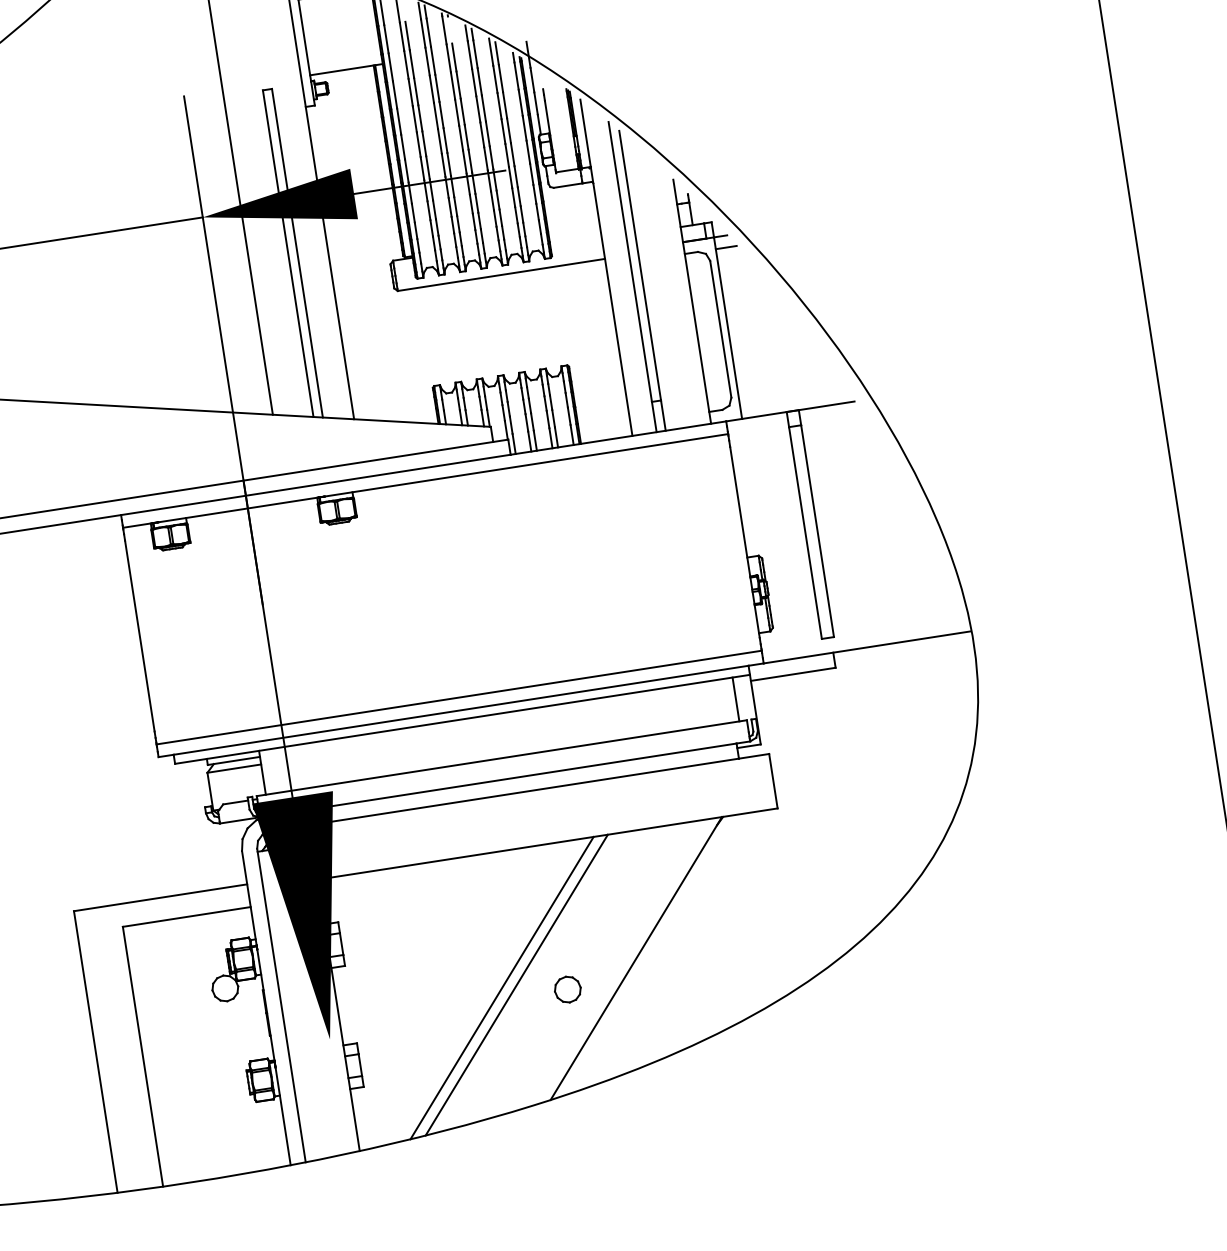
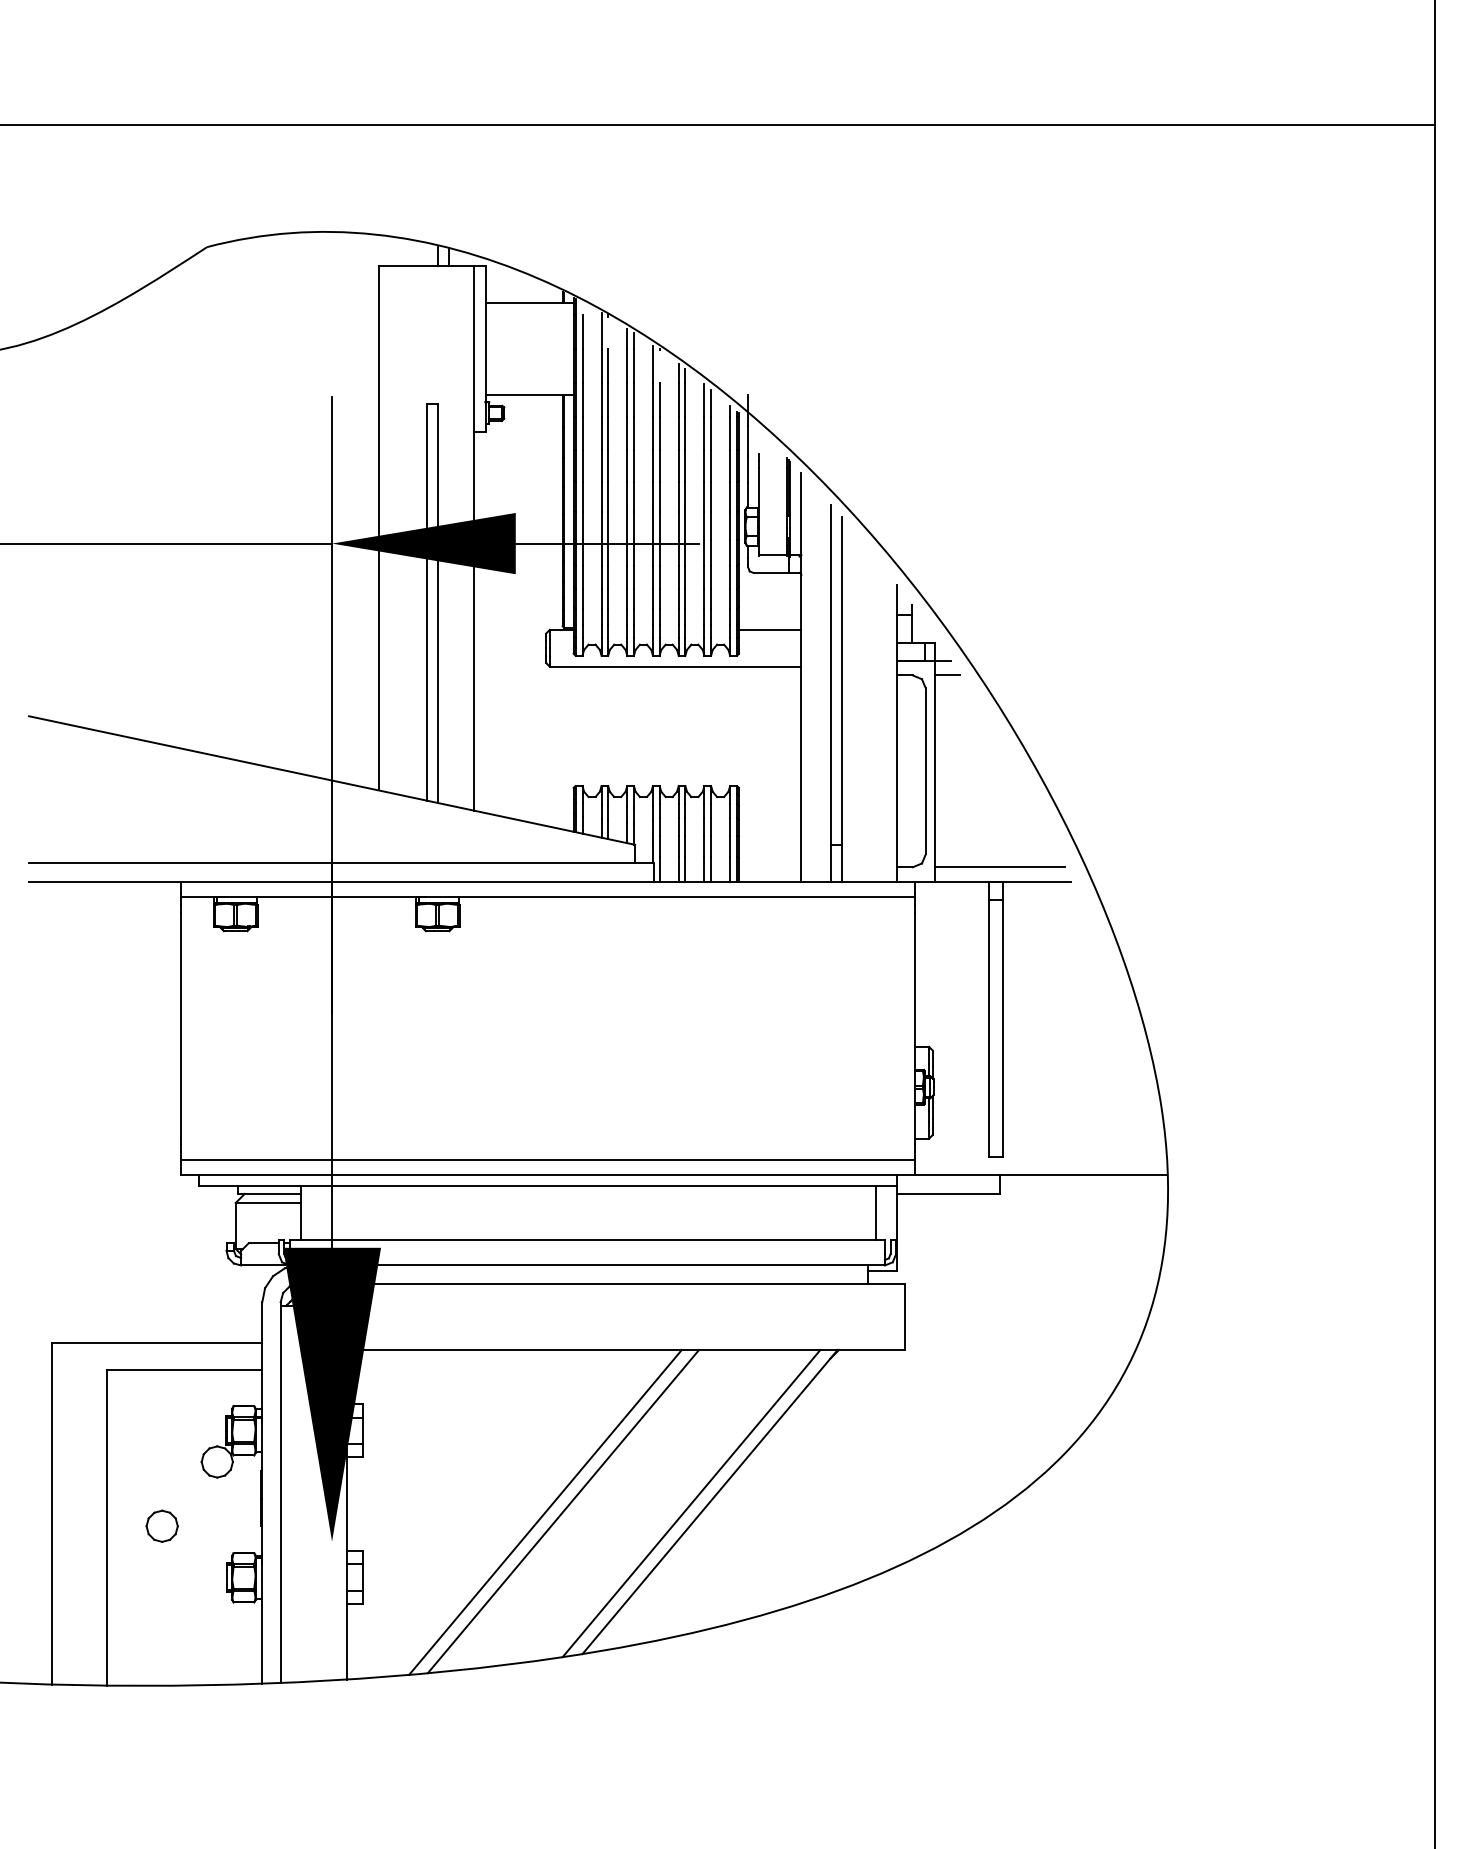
line: (574, 232) -> (769, 629), added
line: (793, 399) -> (999, 867), added
line: (621, 962) -> (691, 1503), added
part: (567, 989) -> (161, 1525), moved

